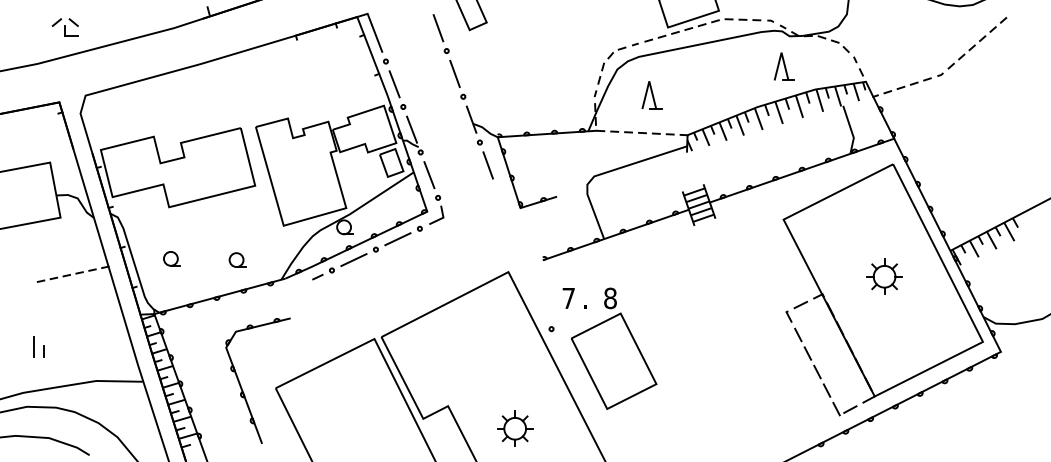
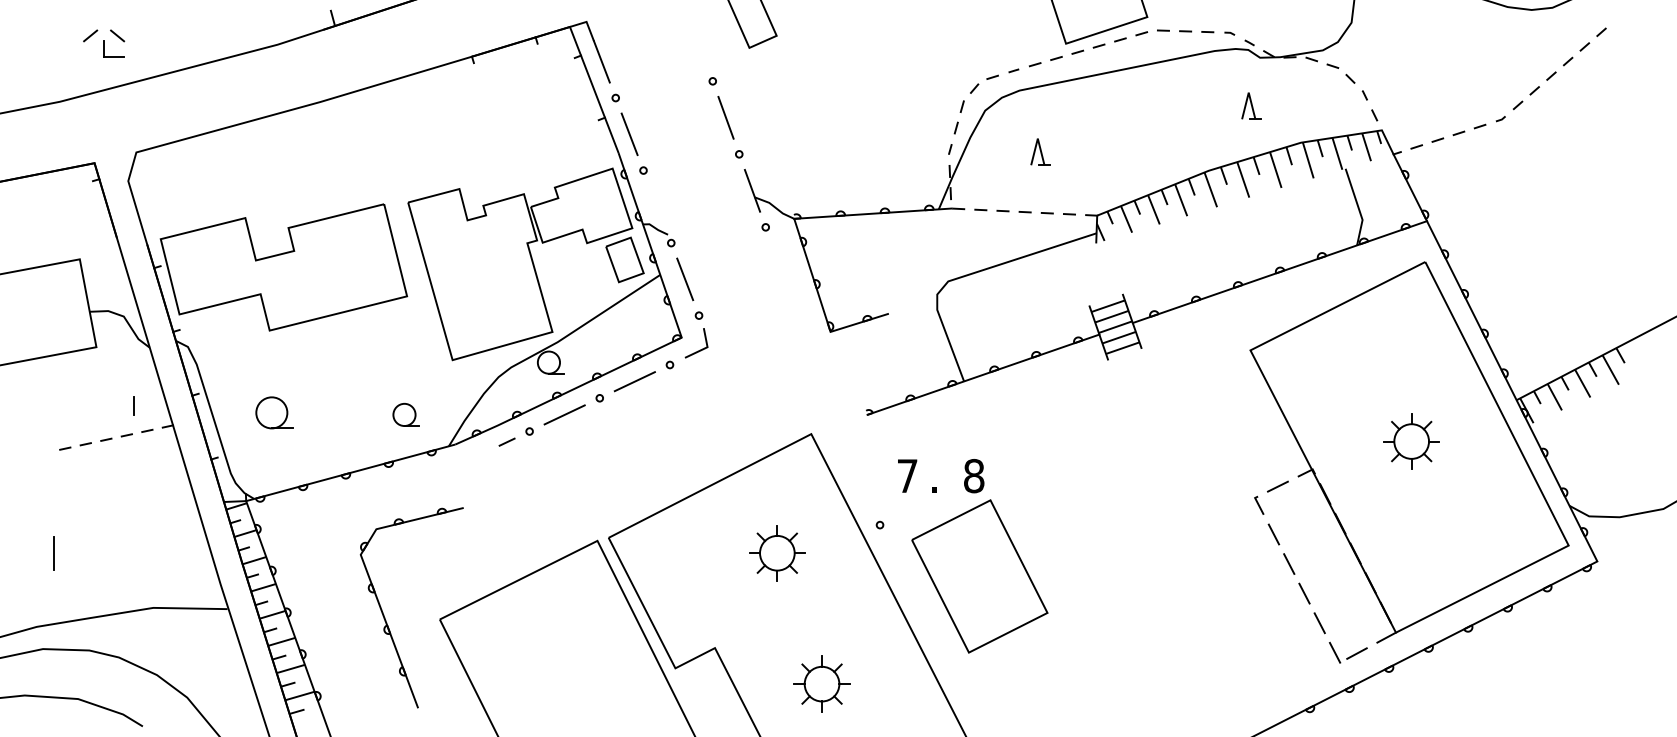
line: (438, 28) -> (699, 45), removed
part: (783, 66) -> (1250, 105), size x0.6
part: (651, 95) -> (1039, 152), size x0.6
line: (412, 129) -> (658, 206), removed
line: (487, 165) -> (777, 263), removed
part: (171, 258) -> (273, 412), size x1.4
part: (237, 259) -> (405, 413), moved
part: (487, 346) -> (777, 552), added
line: (43, 351) -> (133, 406), moved

